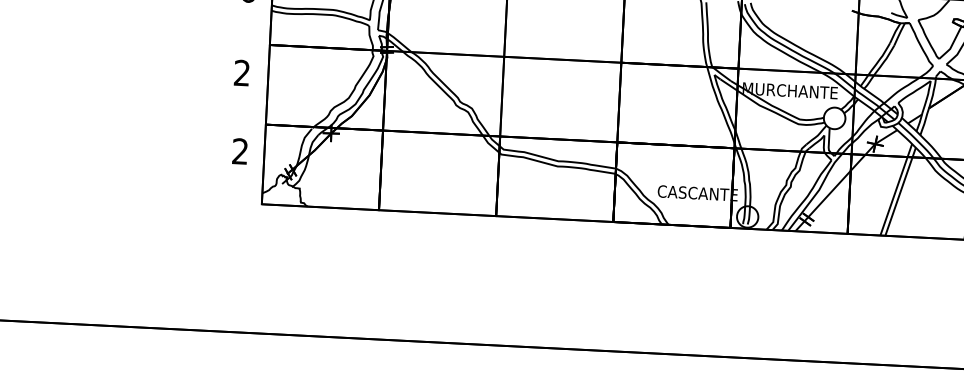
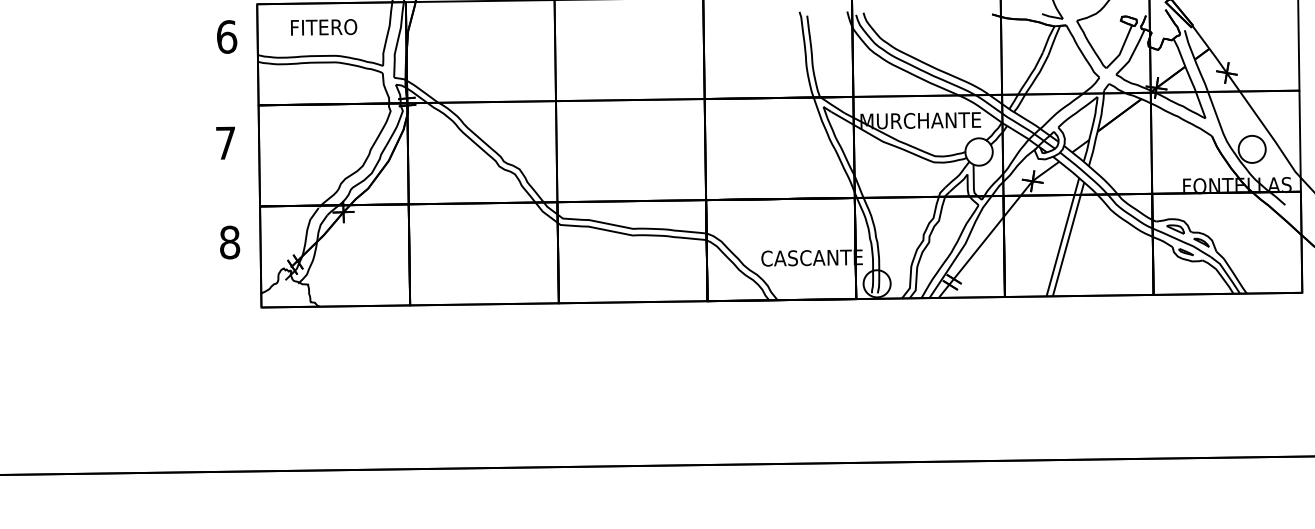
text: (241, 72) -> (225, 142), 2 -> 7
text: (240, 151) -> (230, 242), 2 -> 8

